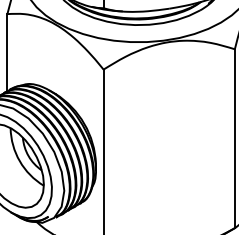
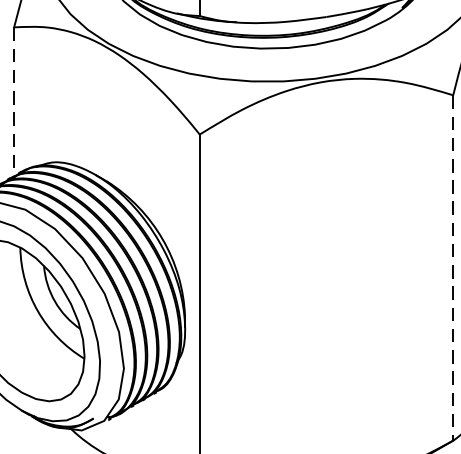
line: (7, 52) -> (14, 101), solid -> dashed
line: (234, 139) -> (452, 269), solid -> dashed

